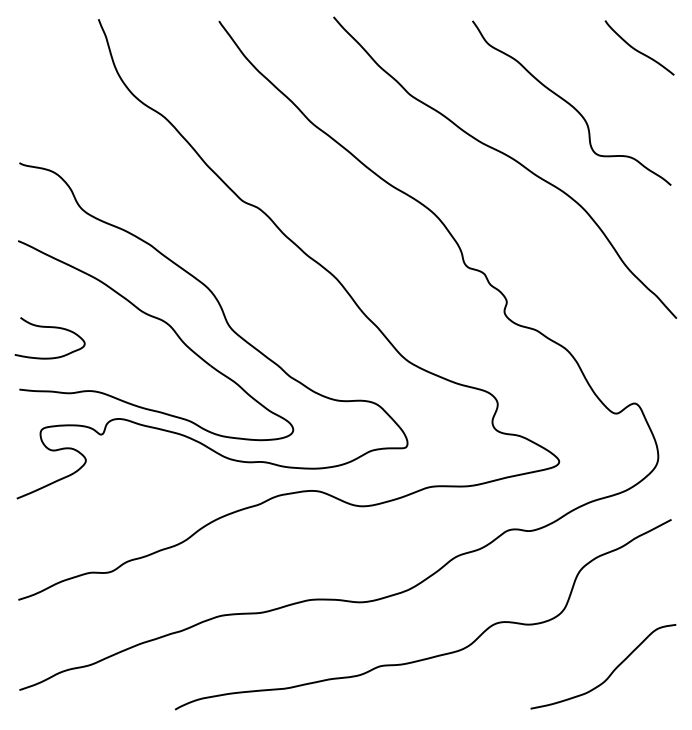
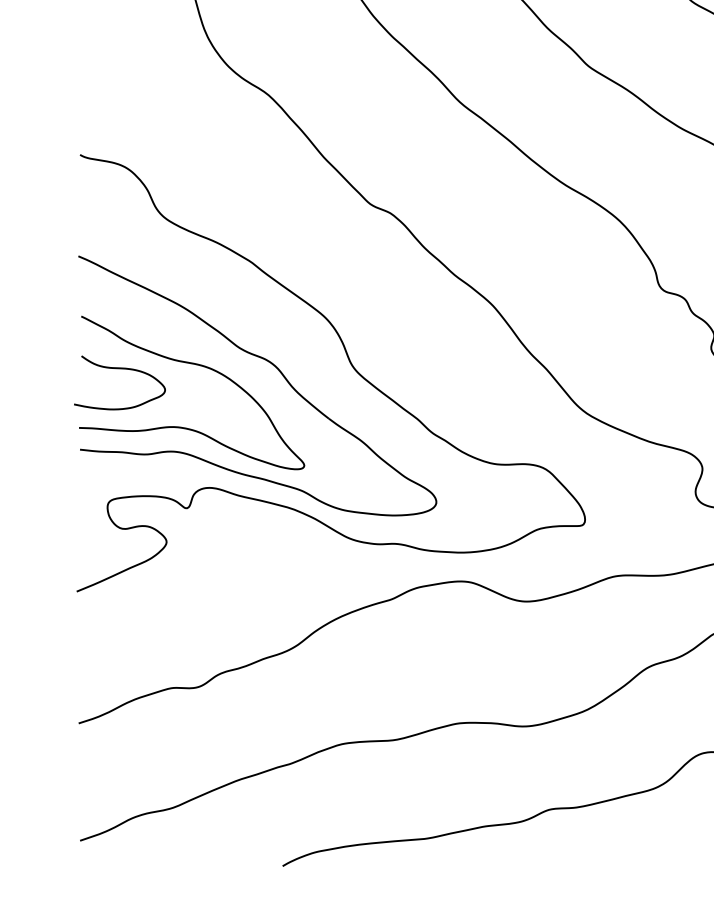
curve: (110, 325) -> (198, 366), added

